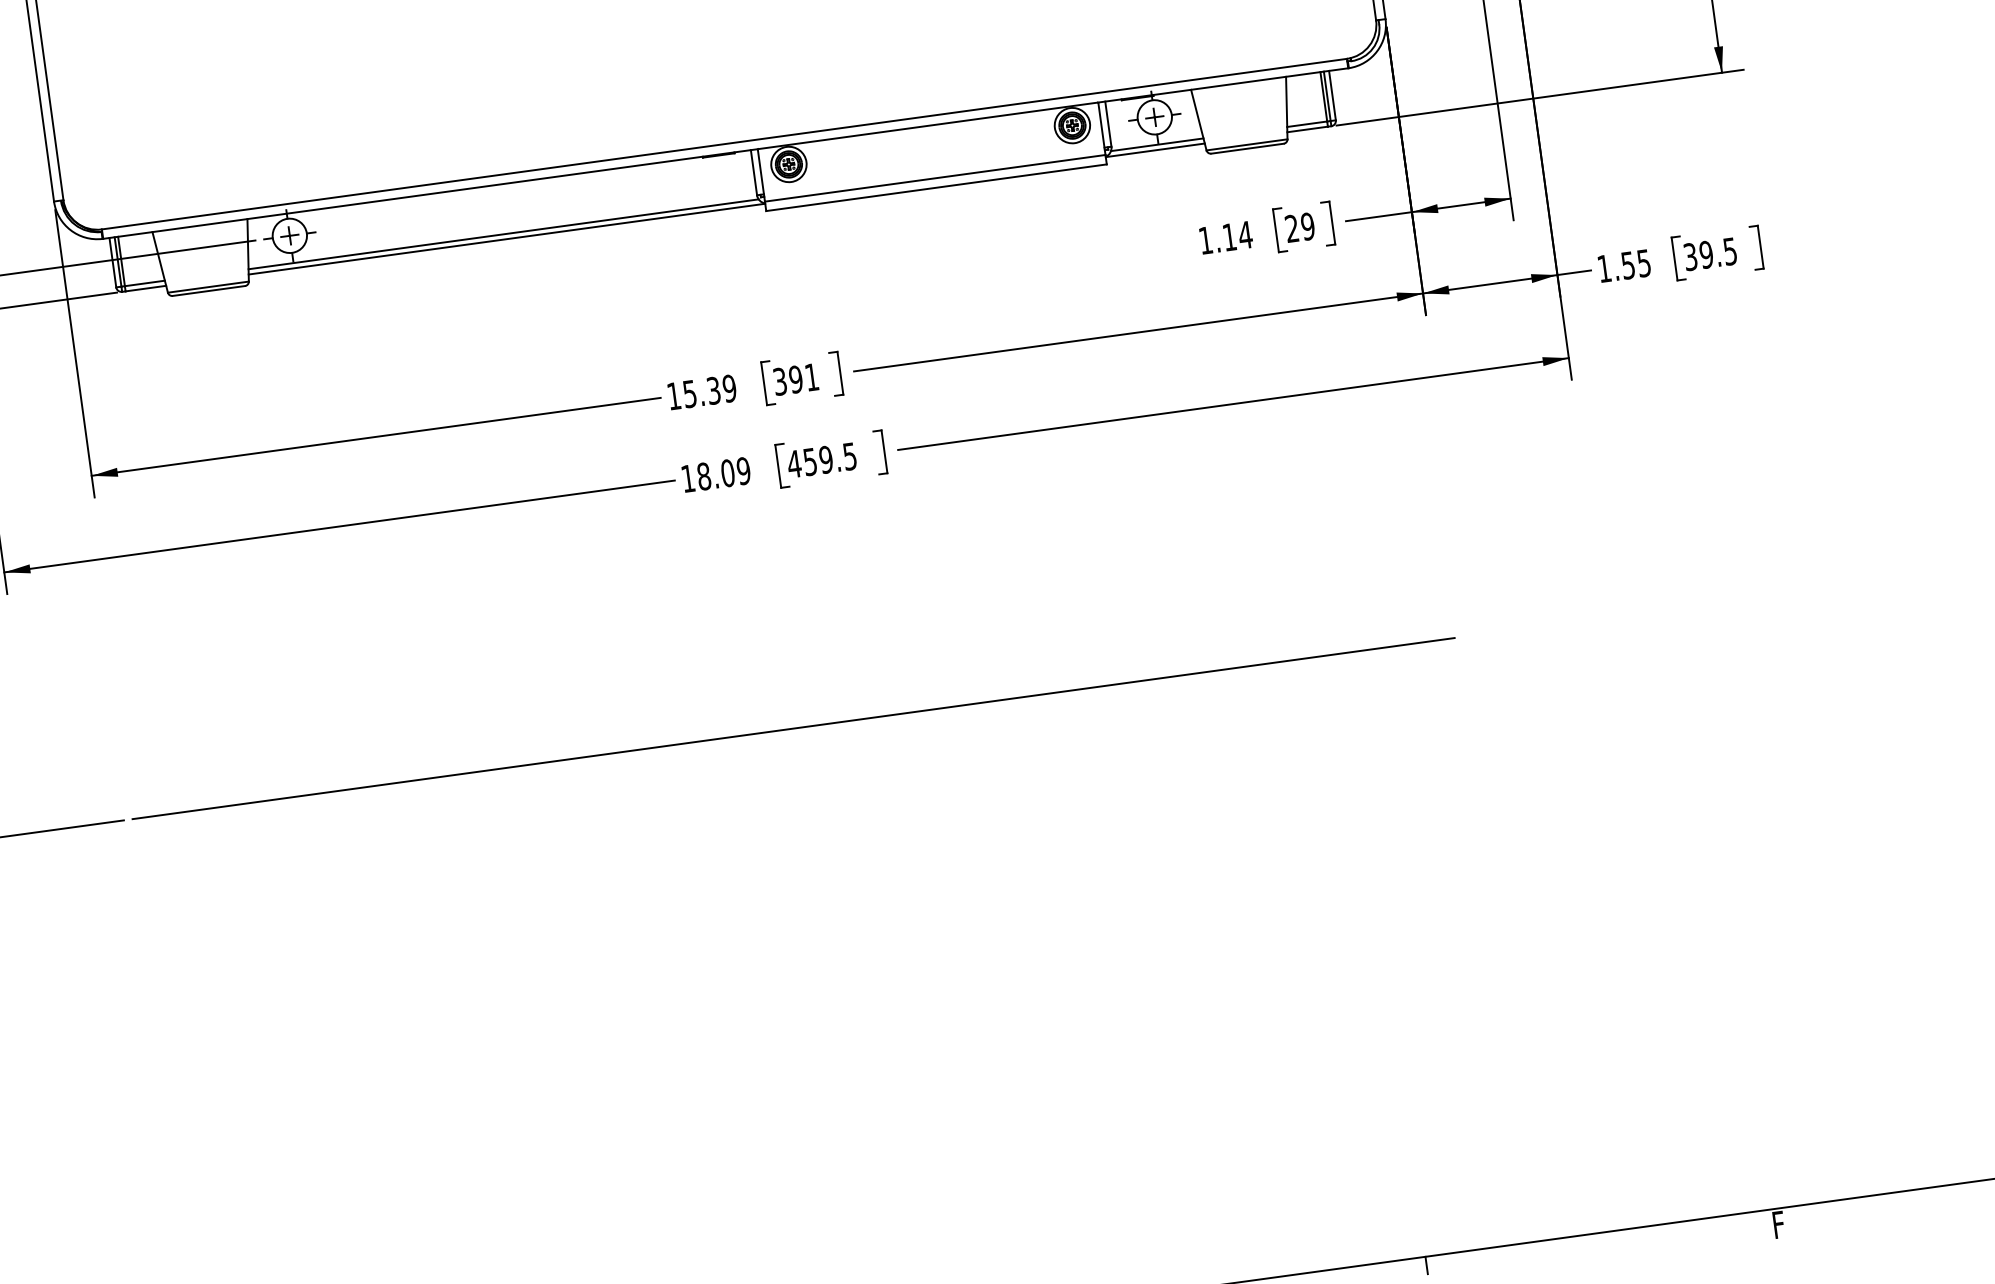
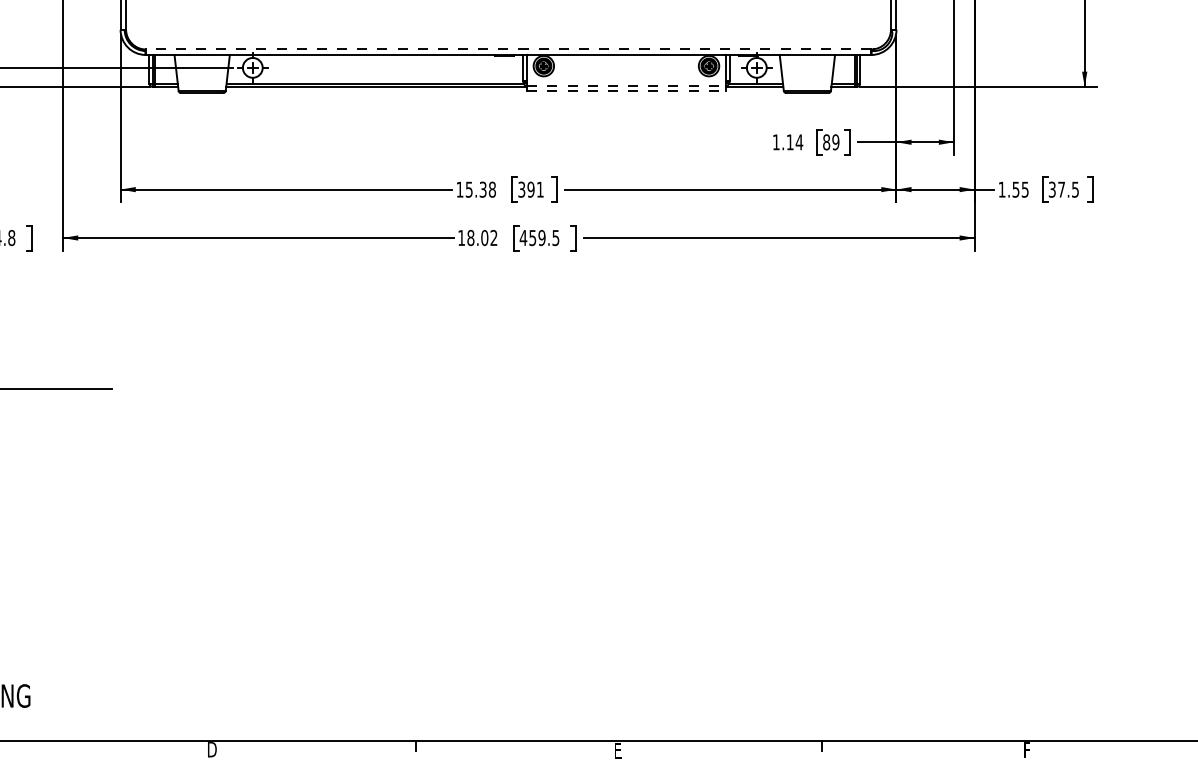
line: (724, 144) -> (508, 49), solid -> dashed
line: (935, 178) -> (626, 85), solid -> dashed
line: (936, 188) -> (626, 91), solid -> dashed
text: (1291, 229) -> (826, 142), 29 -> 89
text: (1706, 254) -> (1061, 189), 39.5 -> 37.5
text: (728, 388) -> (491, 189), 15.39 -> 15.38
text: (743, 472) -> (493, 238), 18.09 -> 18.02
line: (793, 729) -> (502, 389), removed

